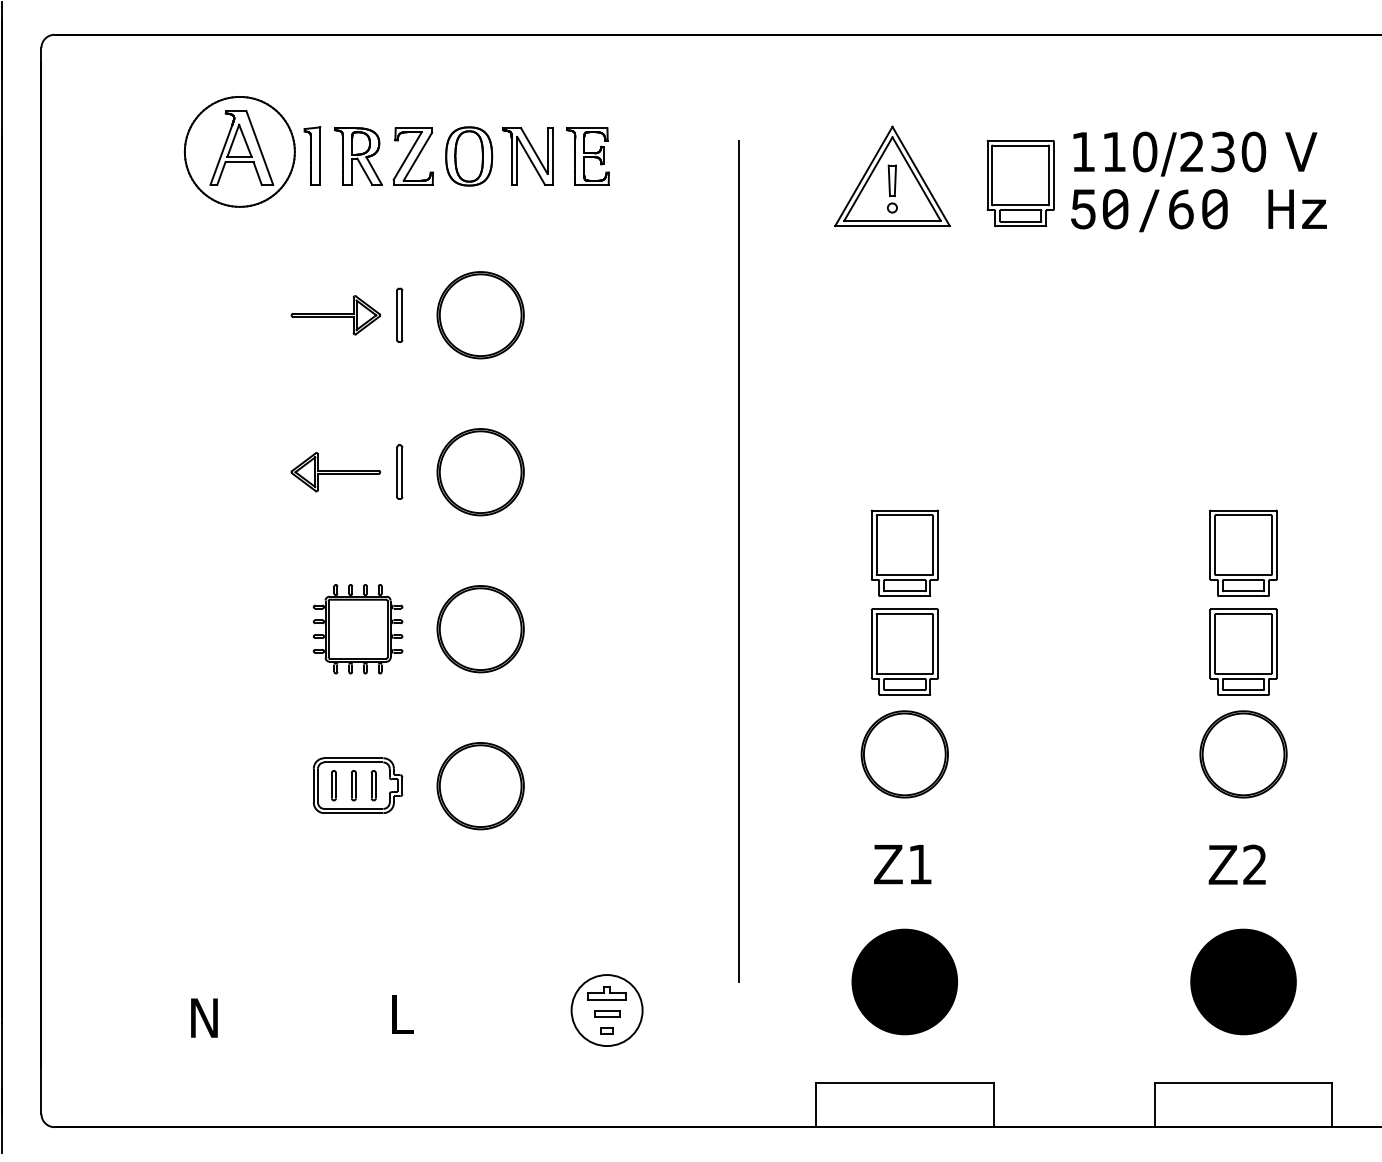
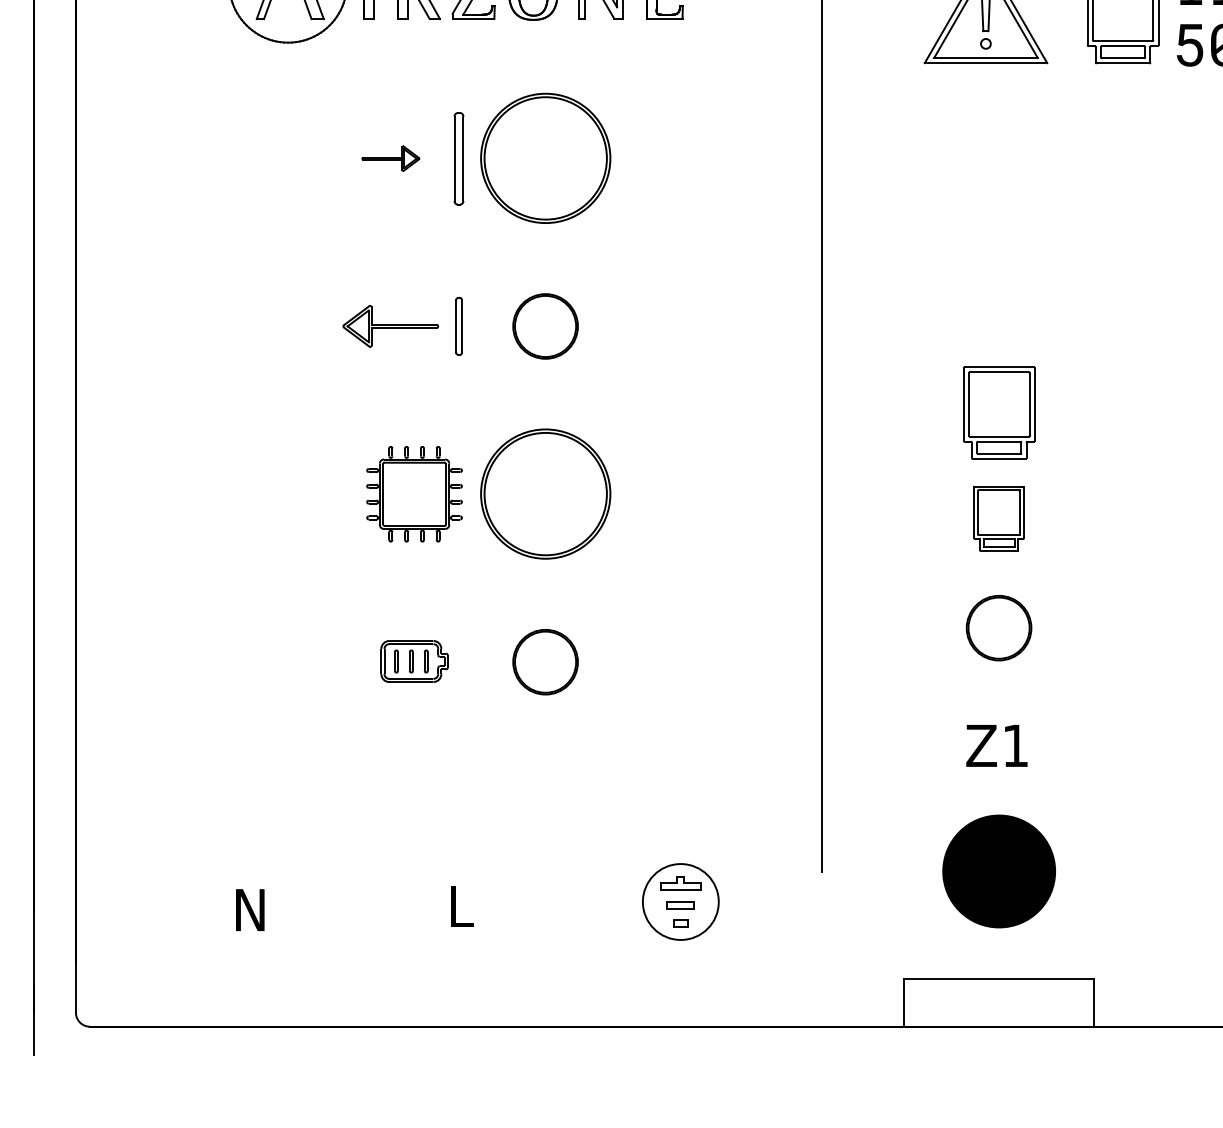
part: (399, 314) -> (458, 157), size x1.6
part: (335, 315) -> (390, 158), size x0.6
part: (480, 315) -> (545, 158), size x1.4
part: (480, 472) -> (545, 326), size x0.7
part: (480, 629) -> (545, 494), size x1.4
part: (904, 651) -> (998, 518), size x0.7
part: (904, 754) -> (998, 628), size x0.7
part: (357, 785) -> (413, 661), size x0.7
part: (480, 786) -> (545, 662), size x0.7

